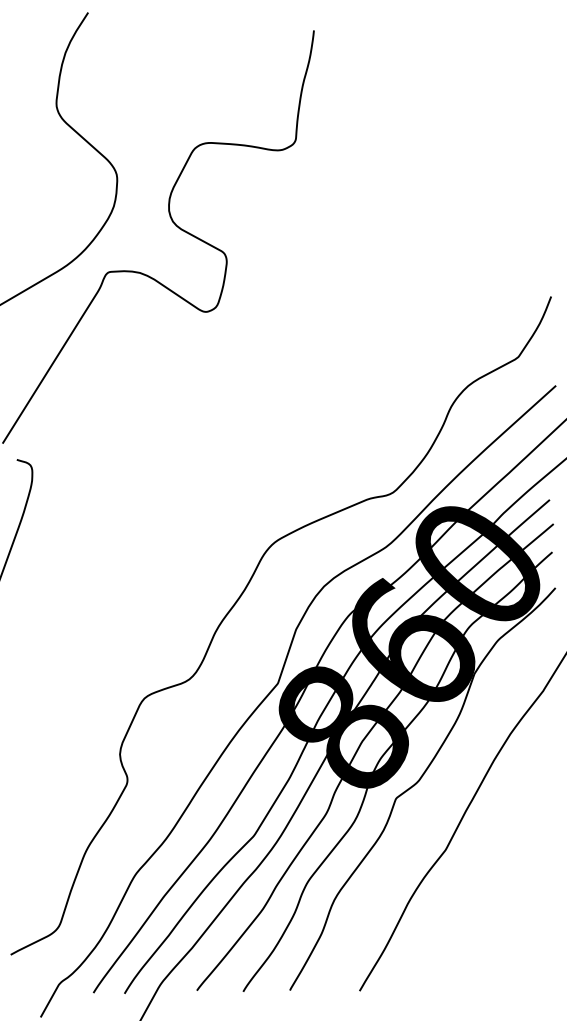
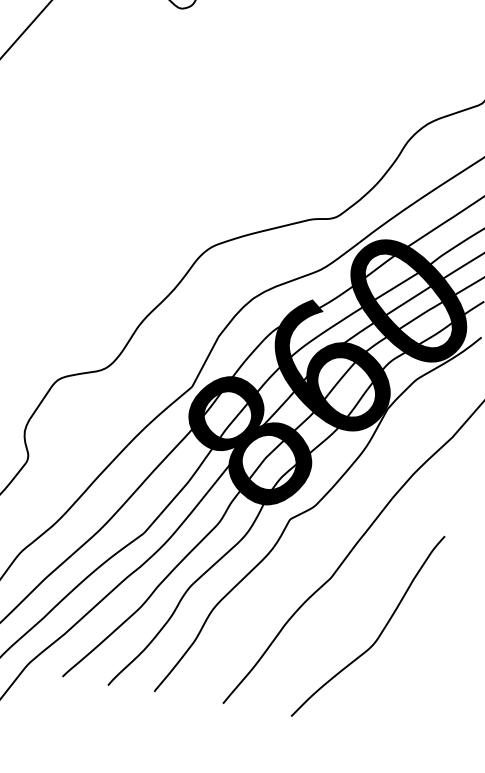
curve: (502, 897) -> (379, 634), added

